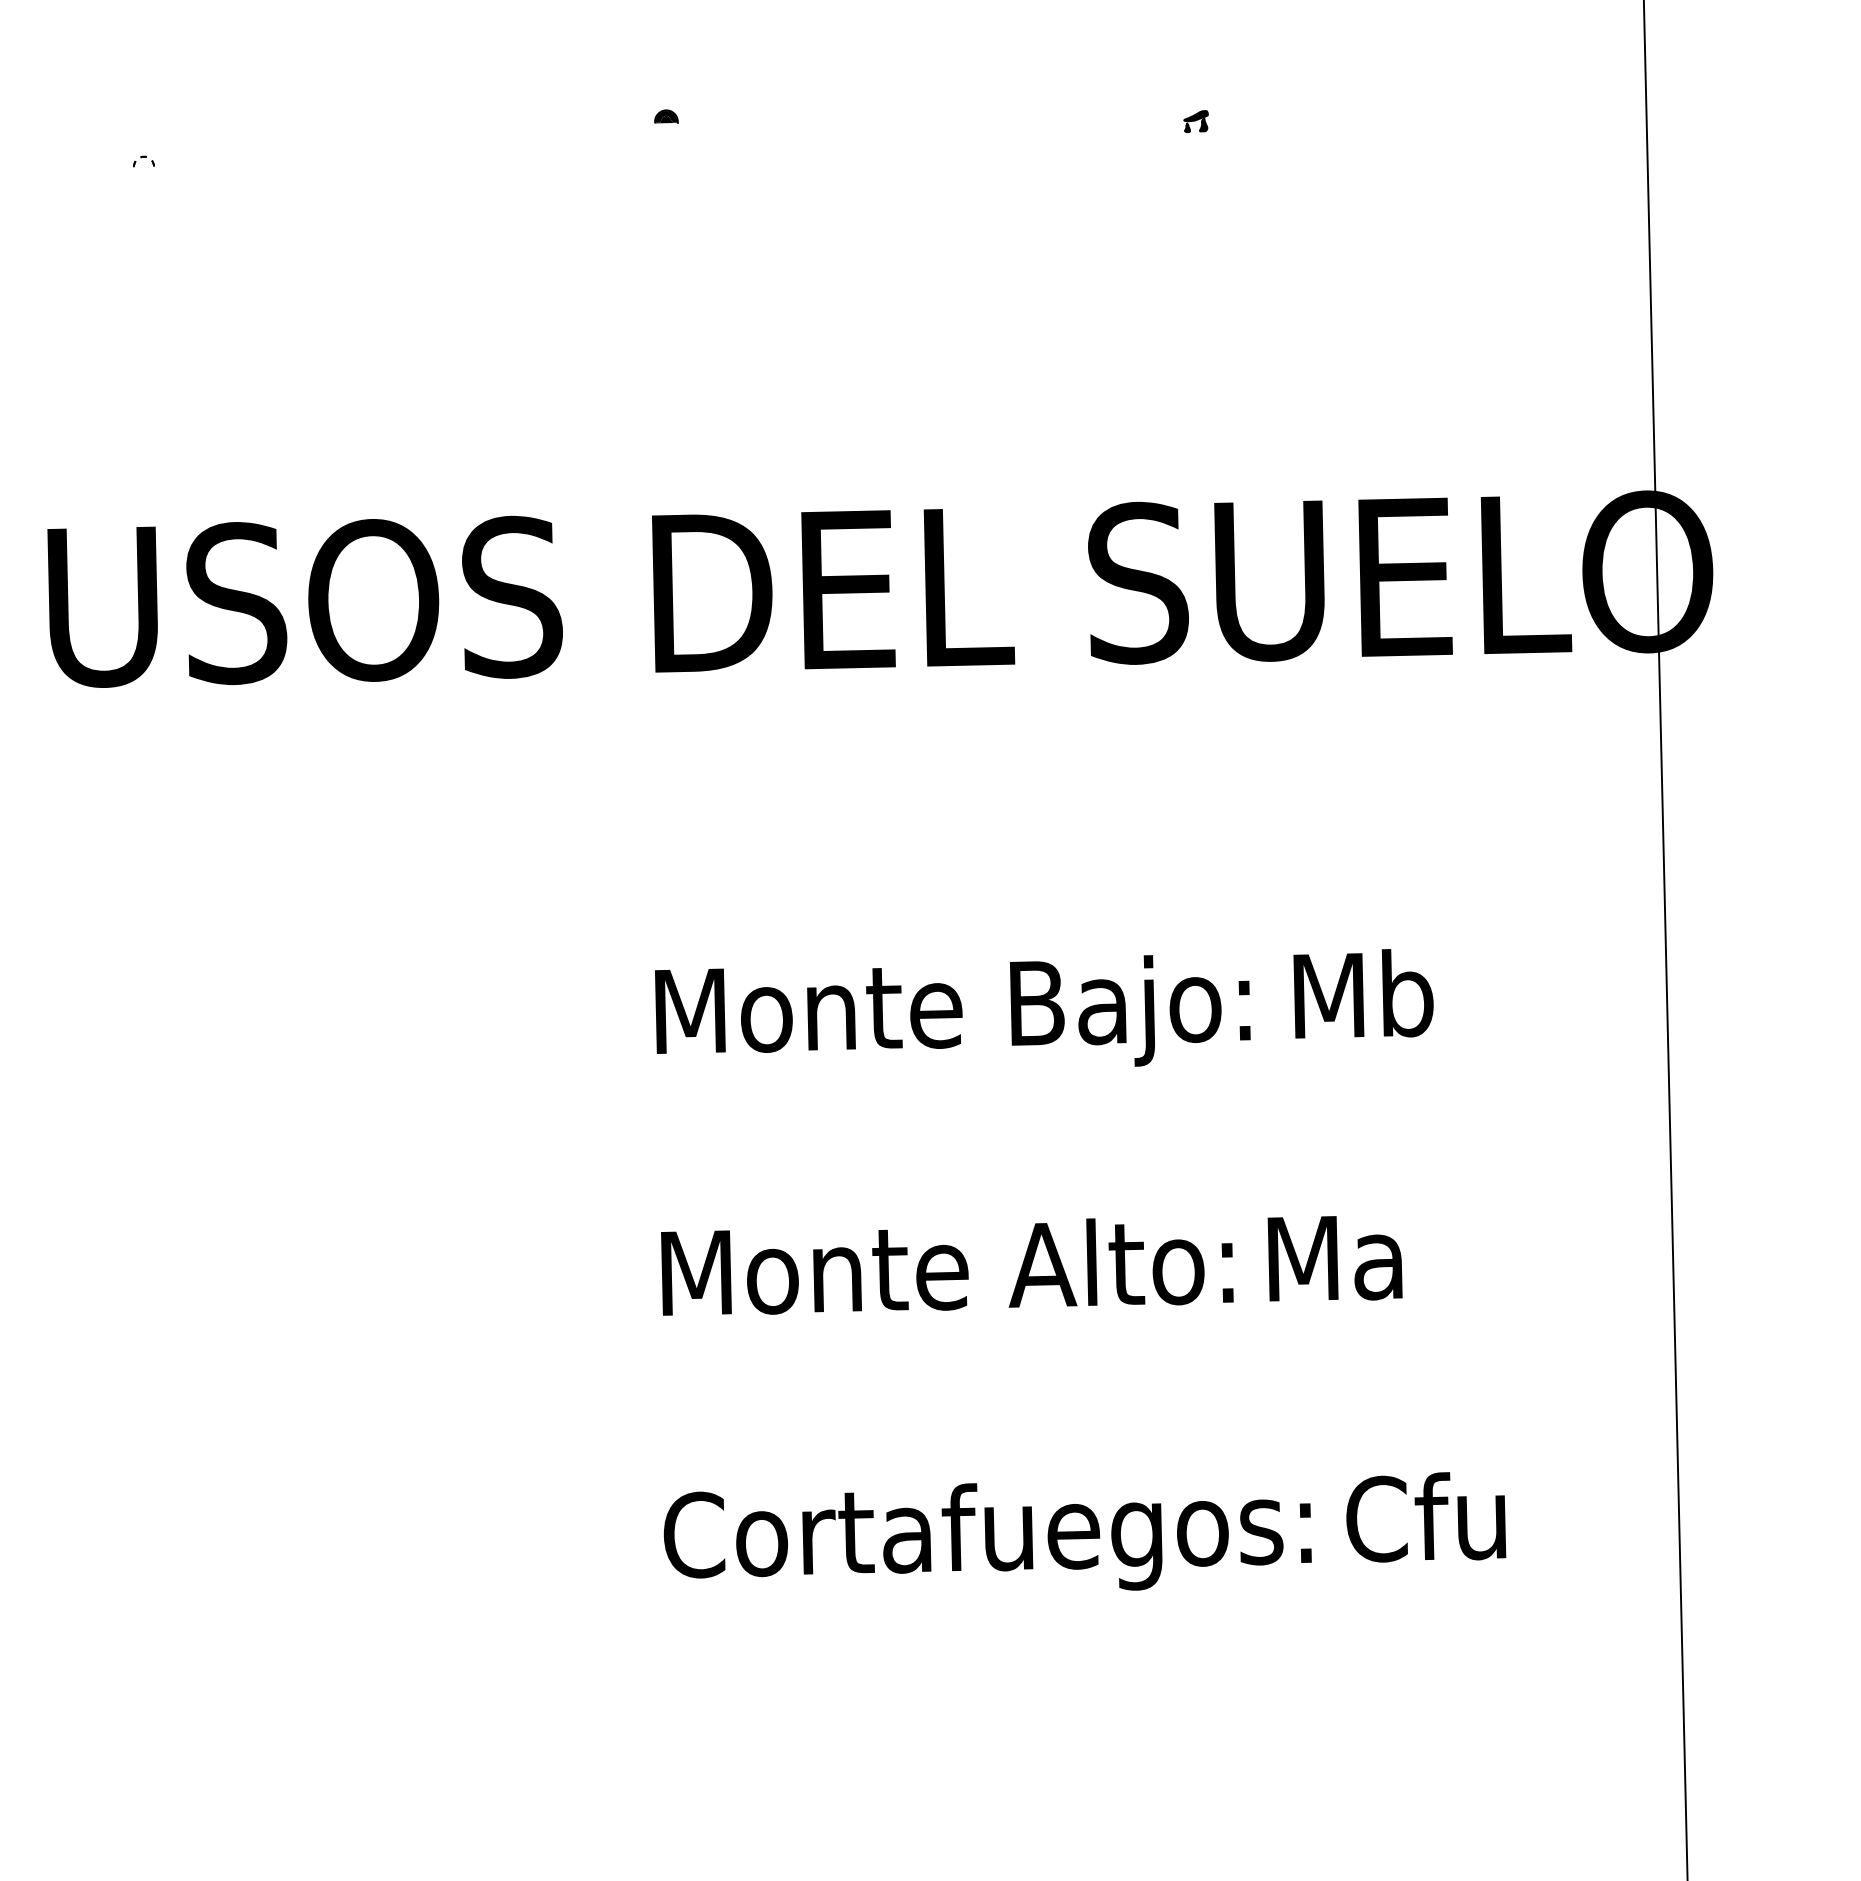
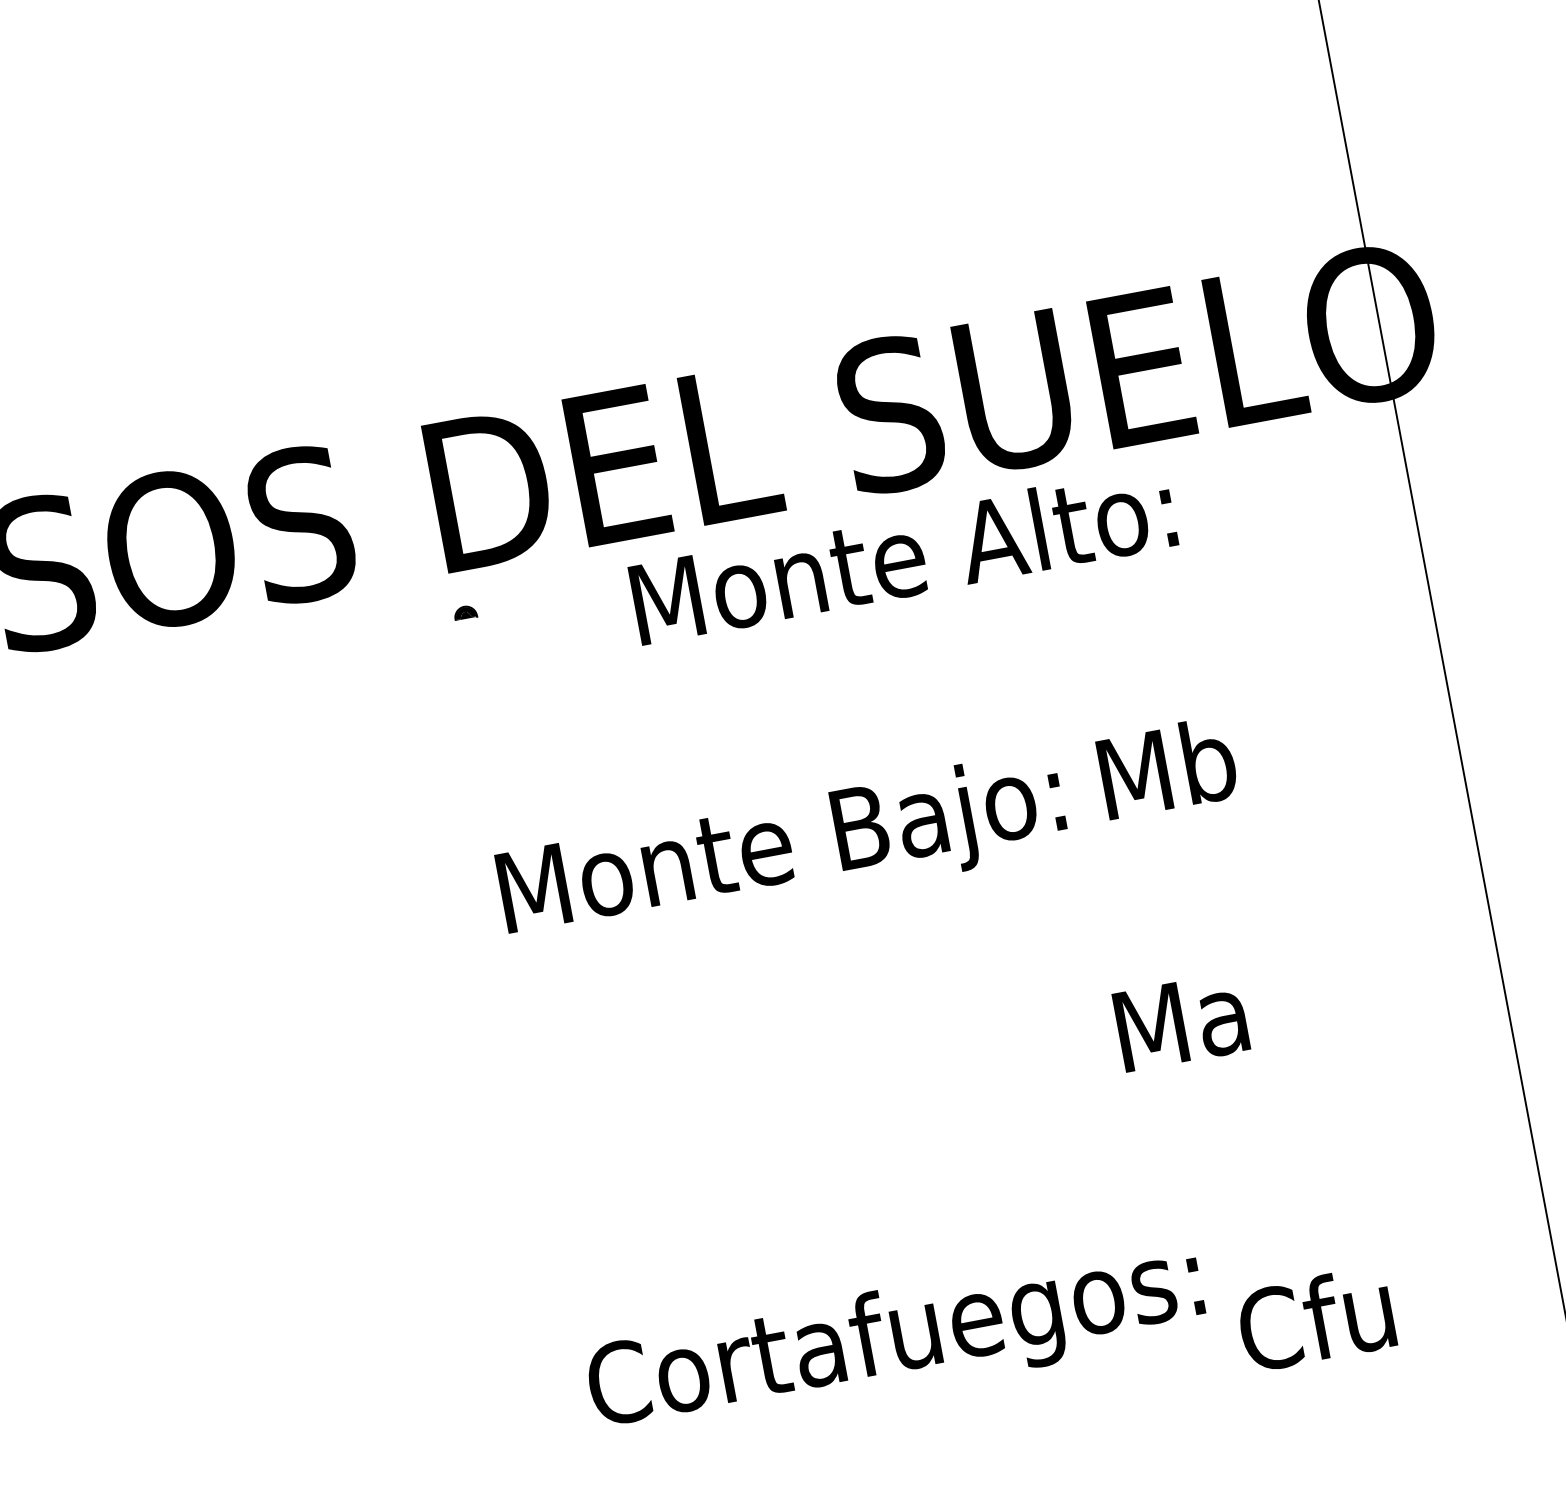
part: (666, 116) -> (465, 612), moved
text: (947, 1266) -> (903, 555), moved
text: (1426, 1517) -> (1316, 1319), moved

